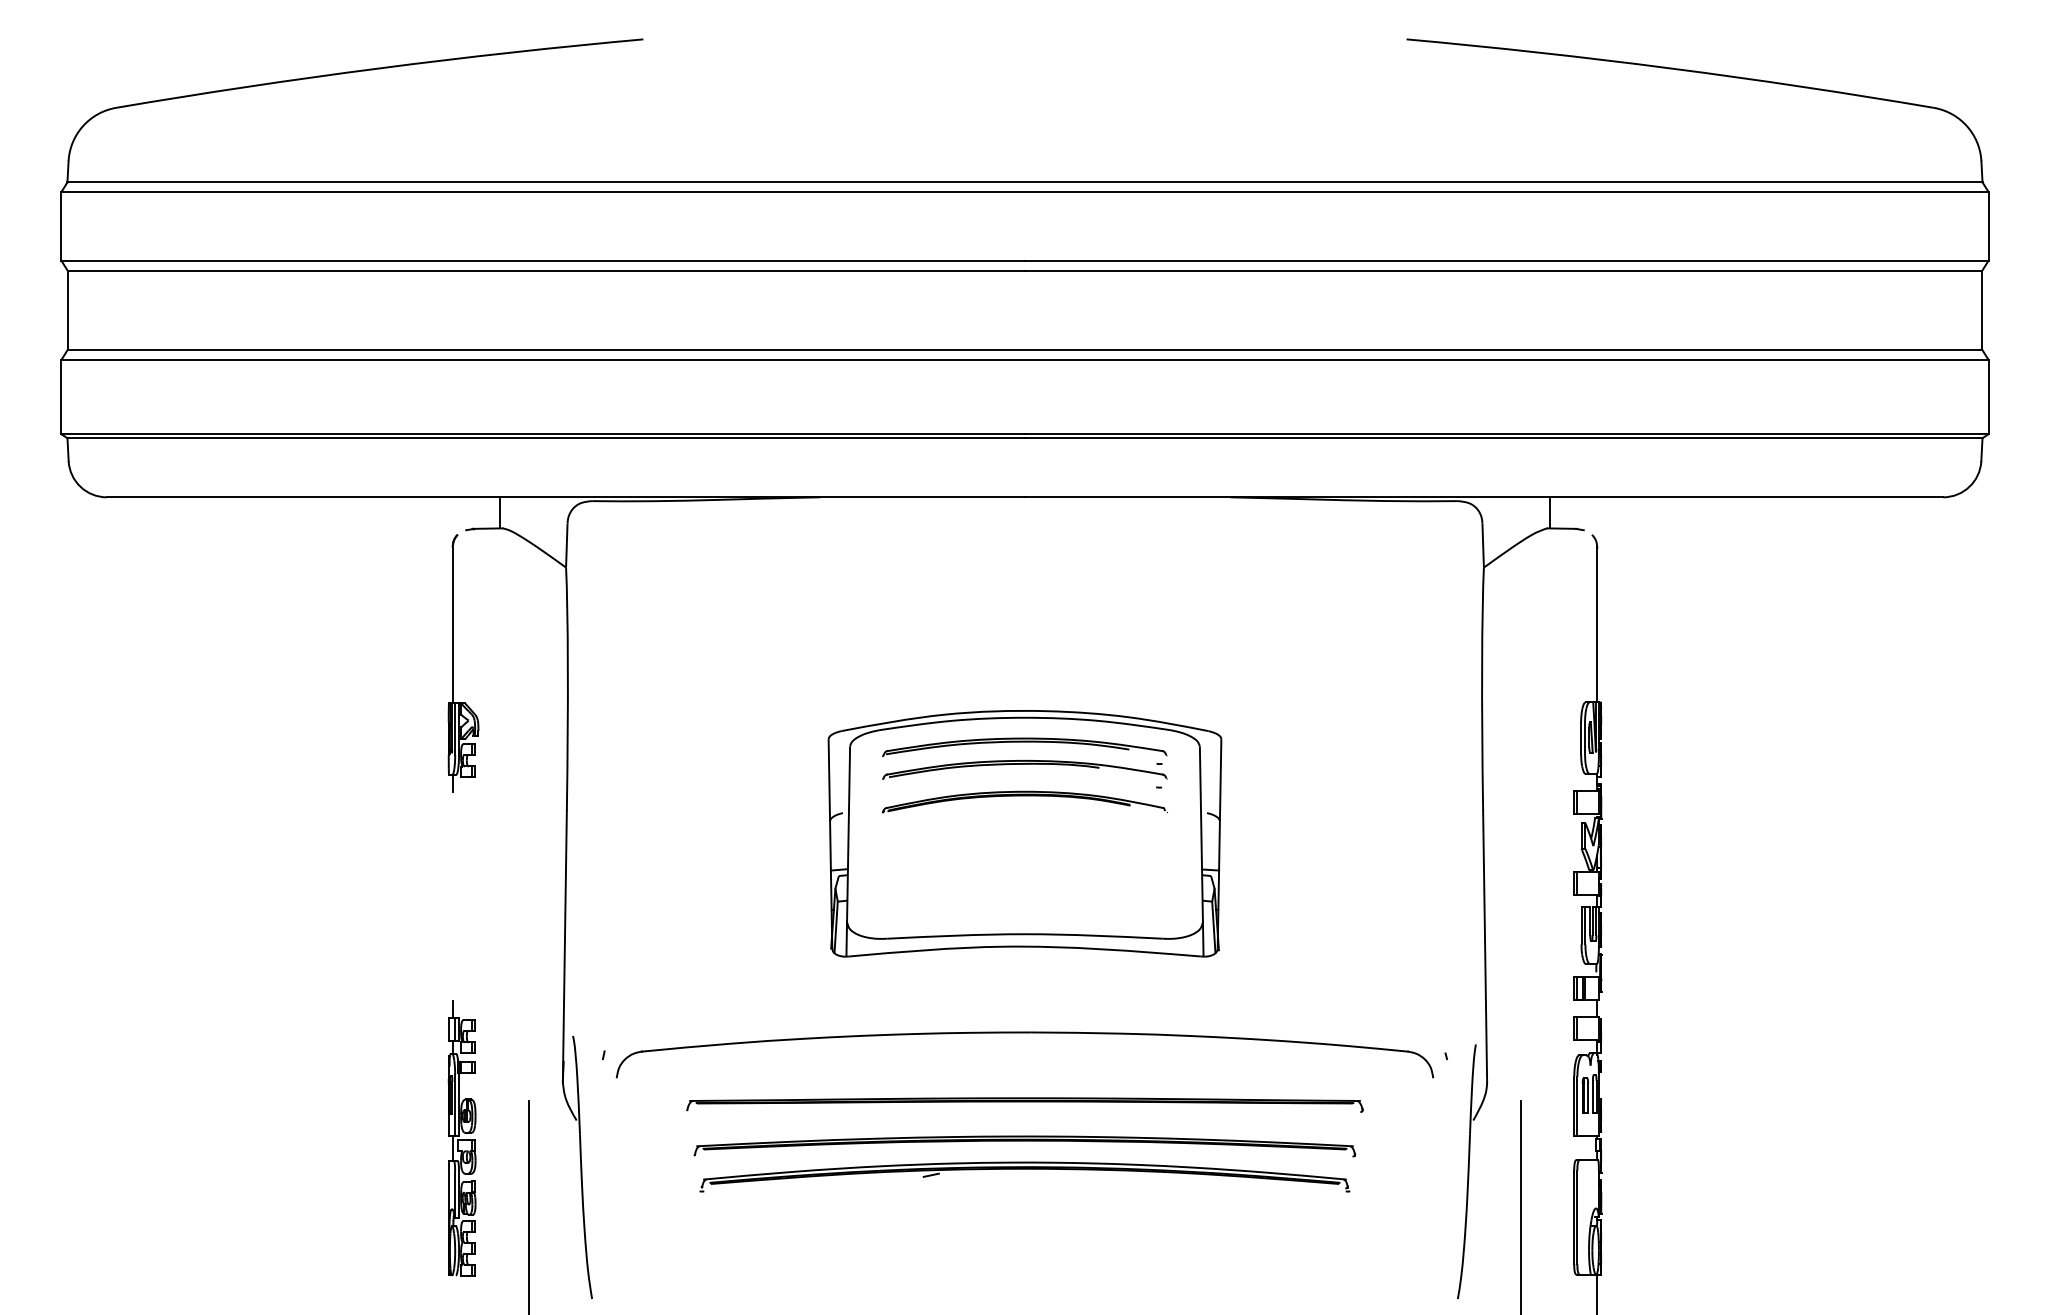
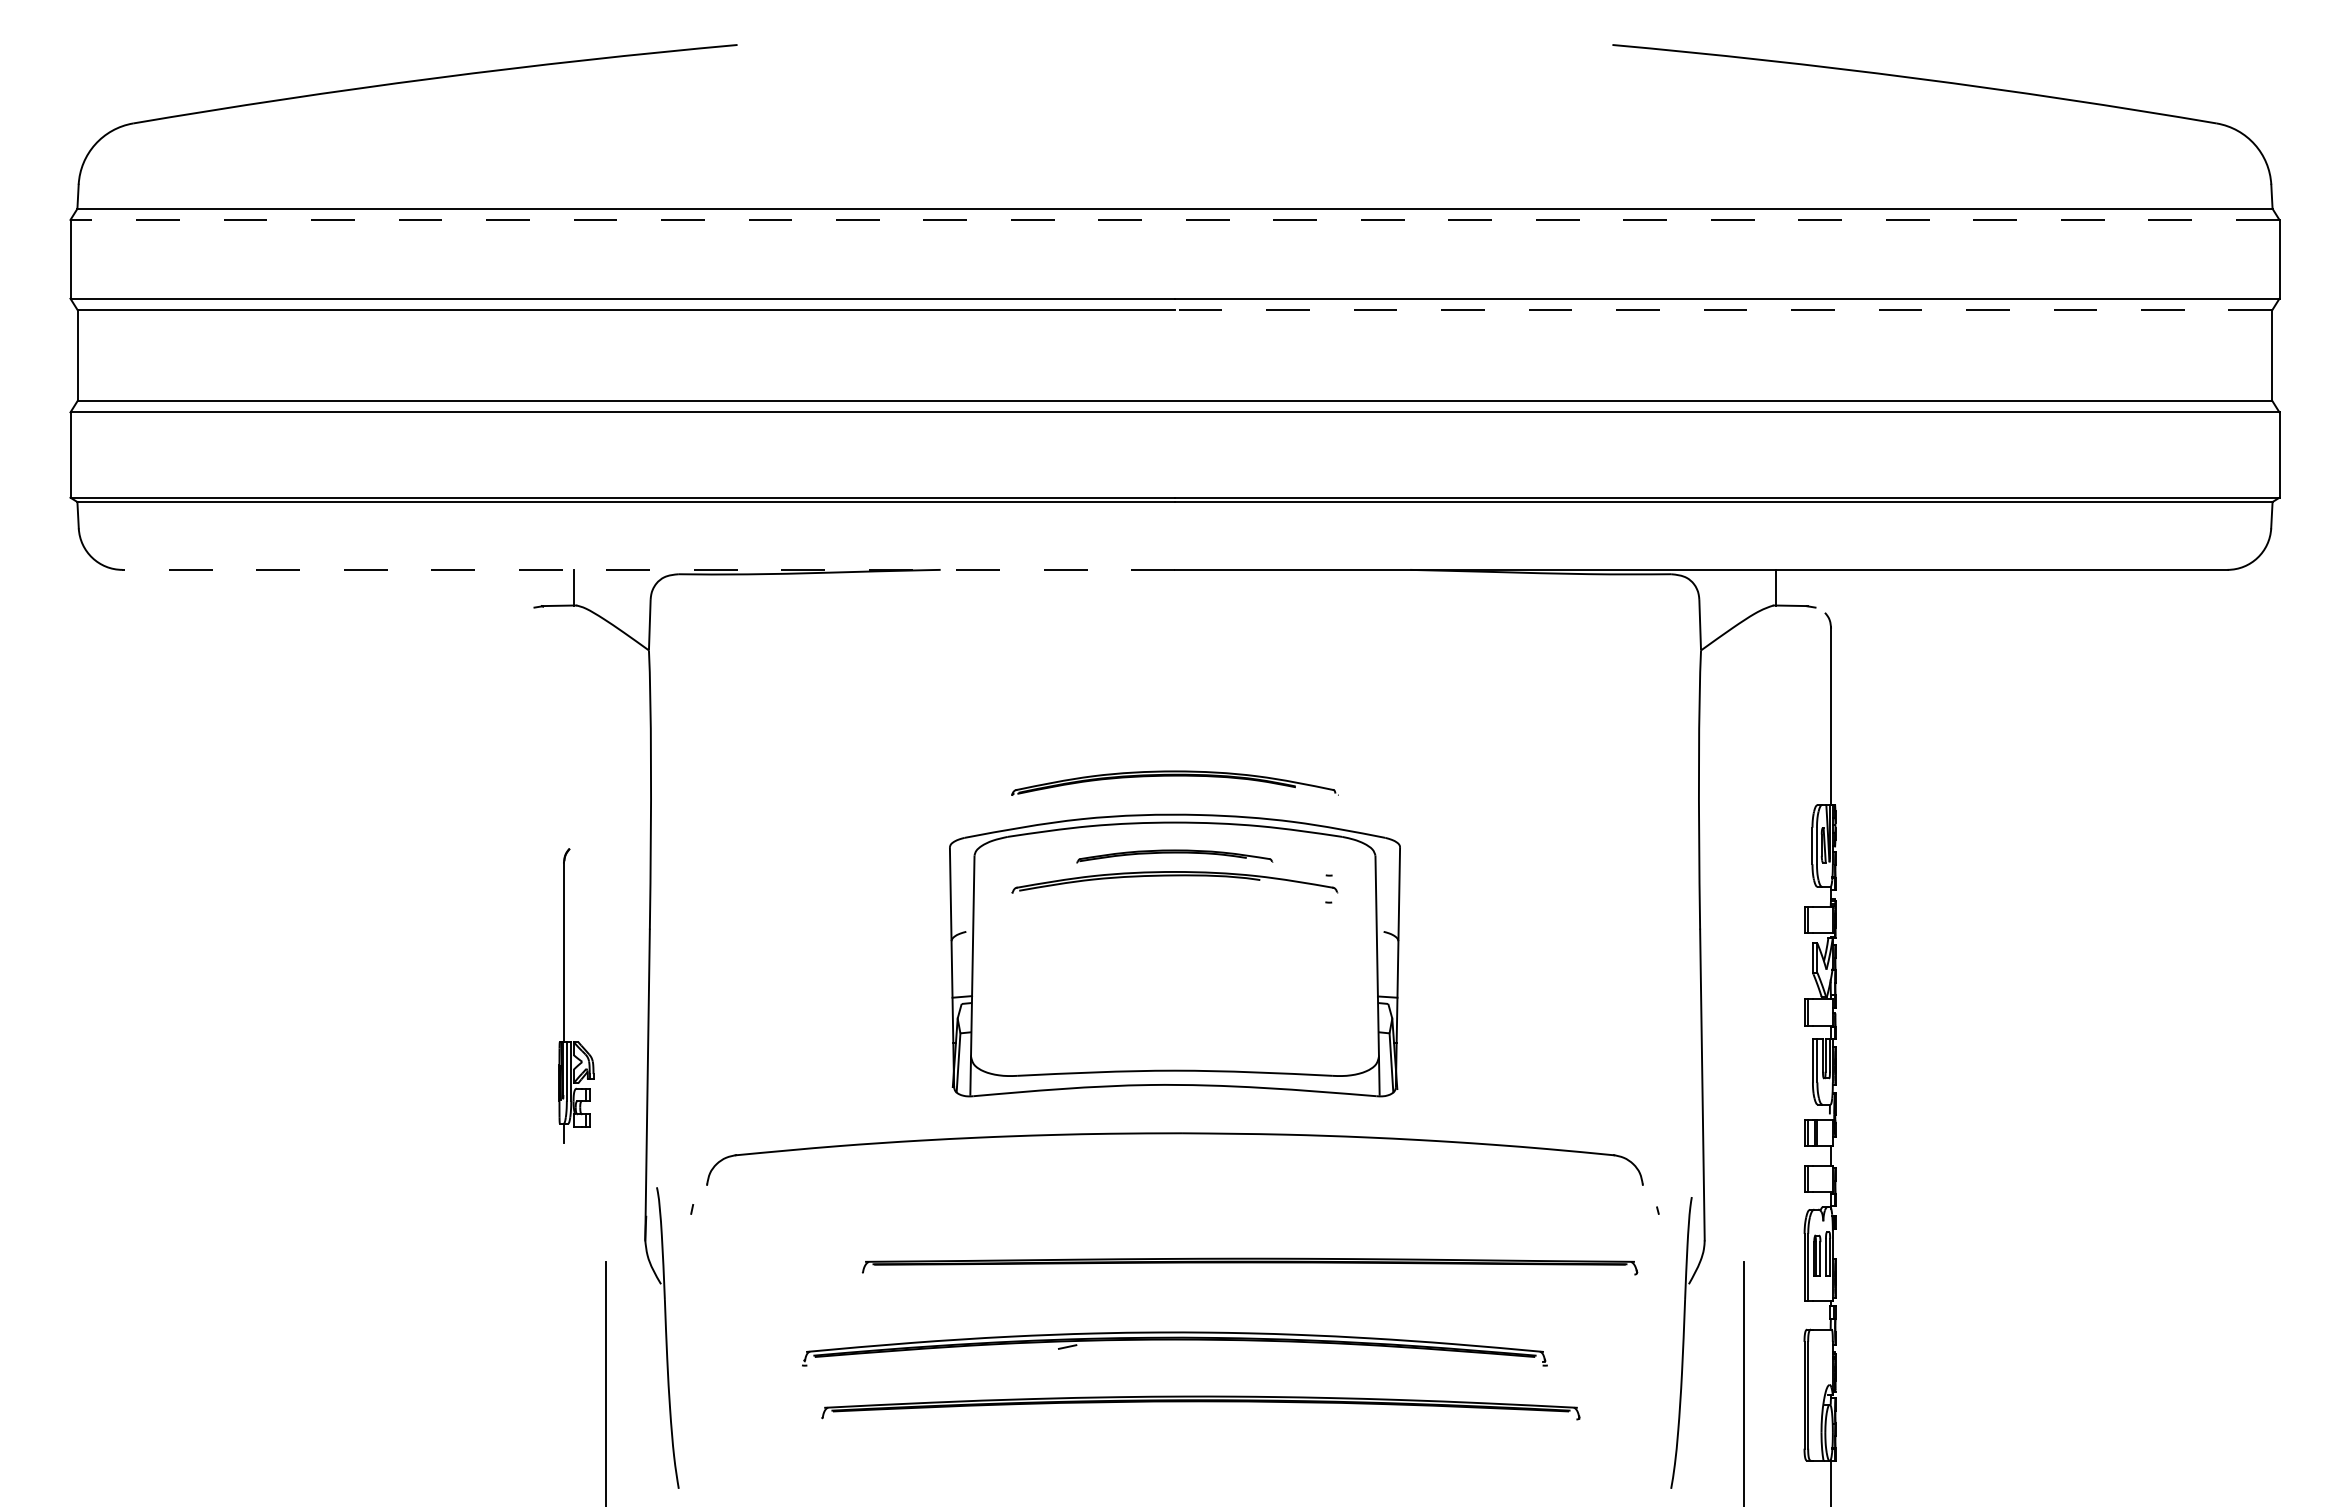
line: (1025, 191) -> (1175, 219), solid -> dashed
line: (1503, 271) -> (1723, 310), solid -> dashed
line: (565, 496) -> (648, 569), solid -> dashed
part: (453, 662) -> (564, 995), moved
part: (1024, 747) -> (1174, 856), size x0.6
part: (1024, 801) -> (1174, 782), moved
part: (1024, 1033) -> (1174, 1134), moved
part: (1024, 1105) -> (1249, 1266), moved
part: (461, 1138) -> (529, 1304), removed
part: (1024, 1146) -> (1200, 1407), moved

